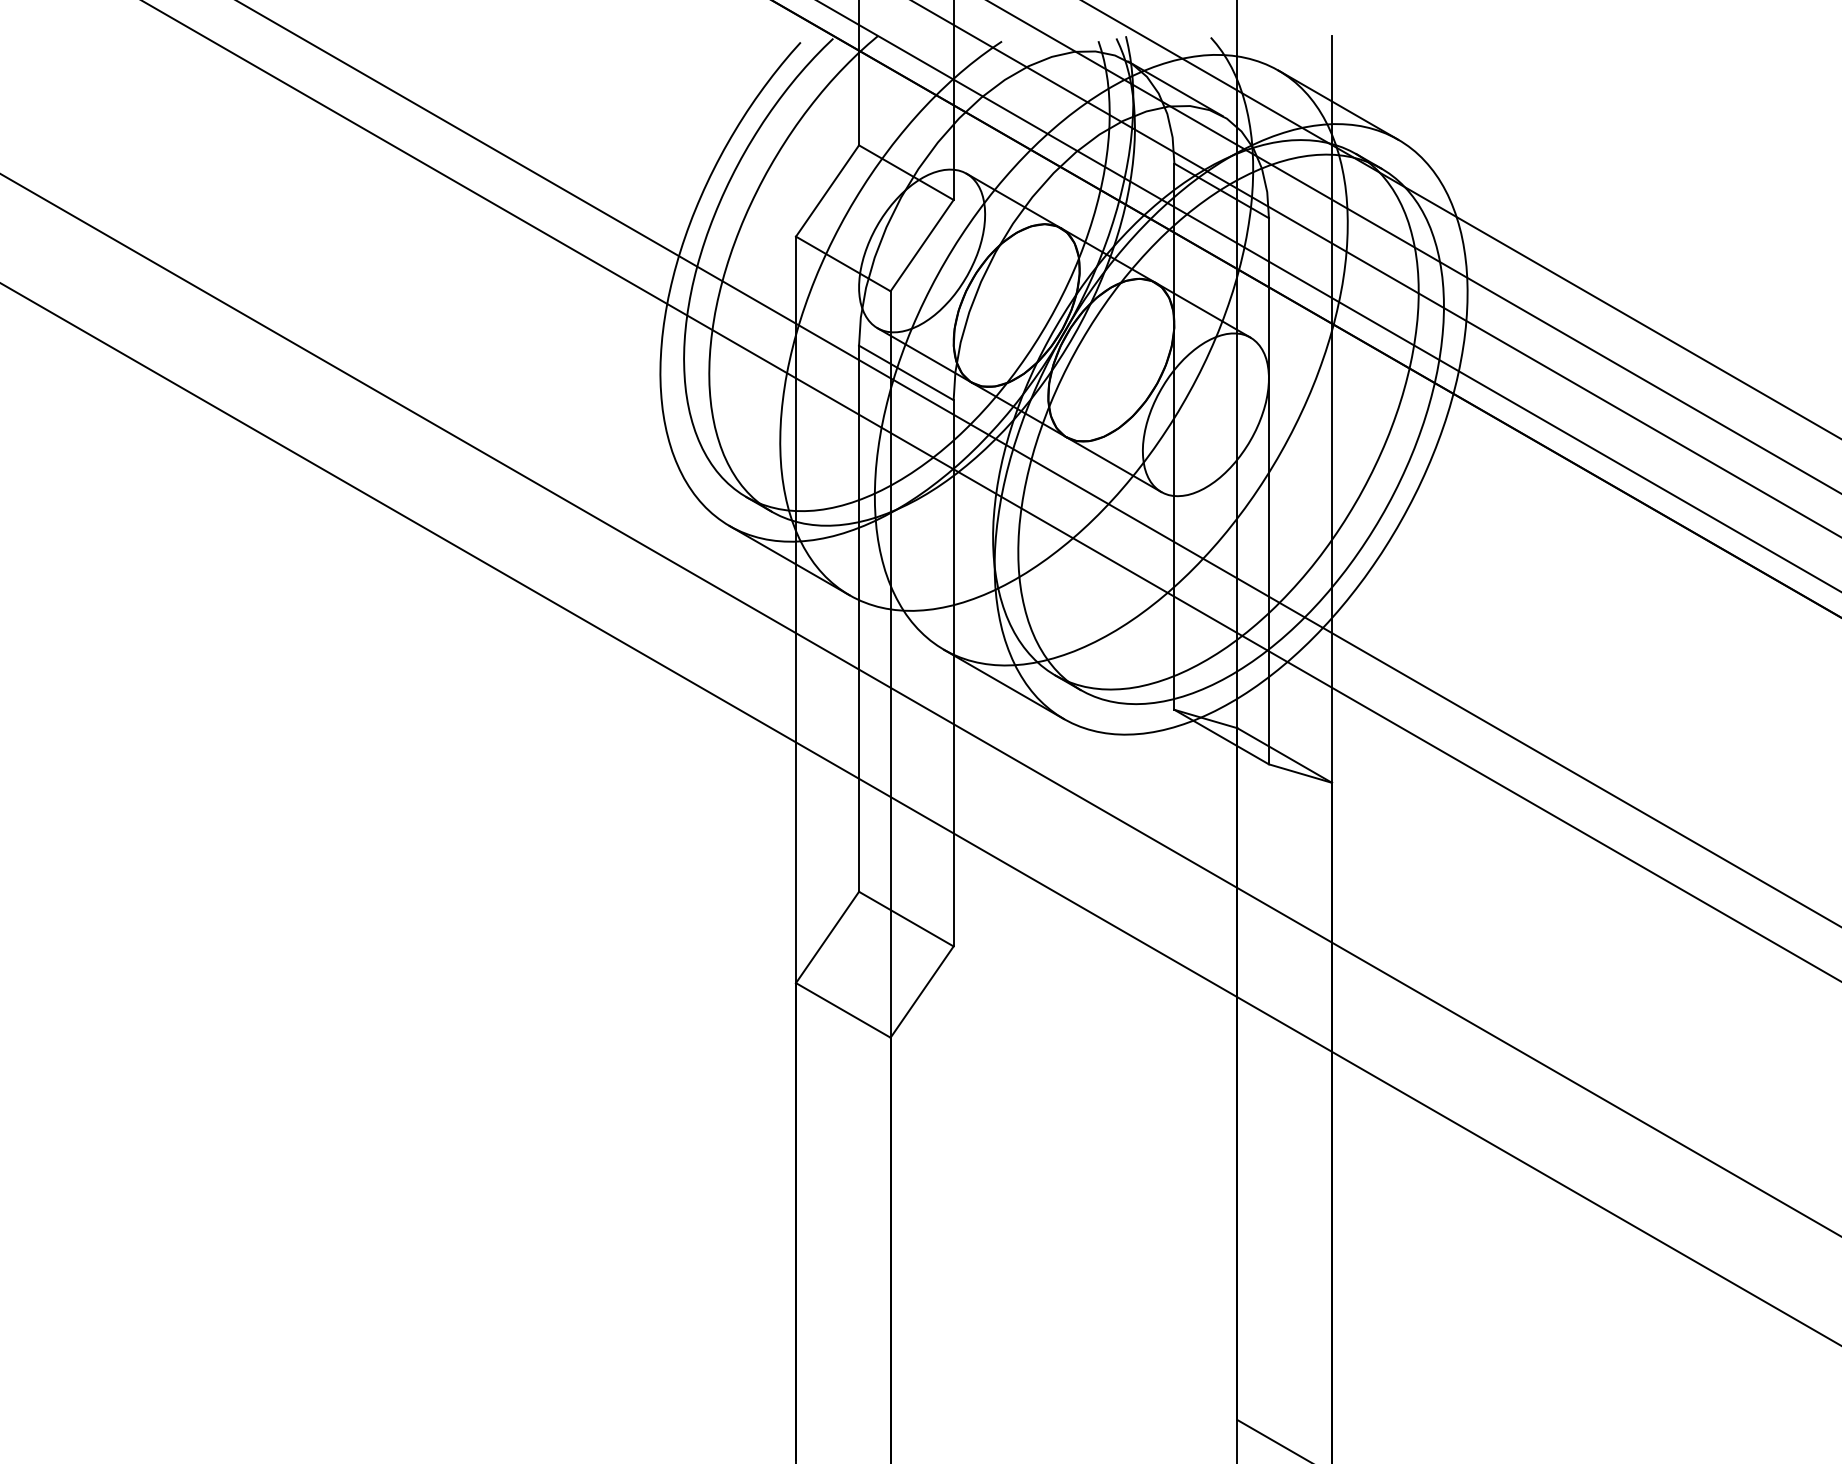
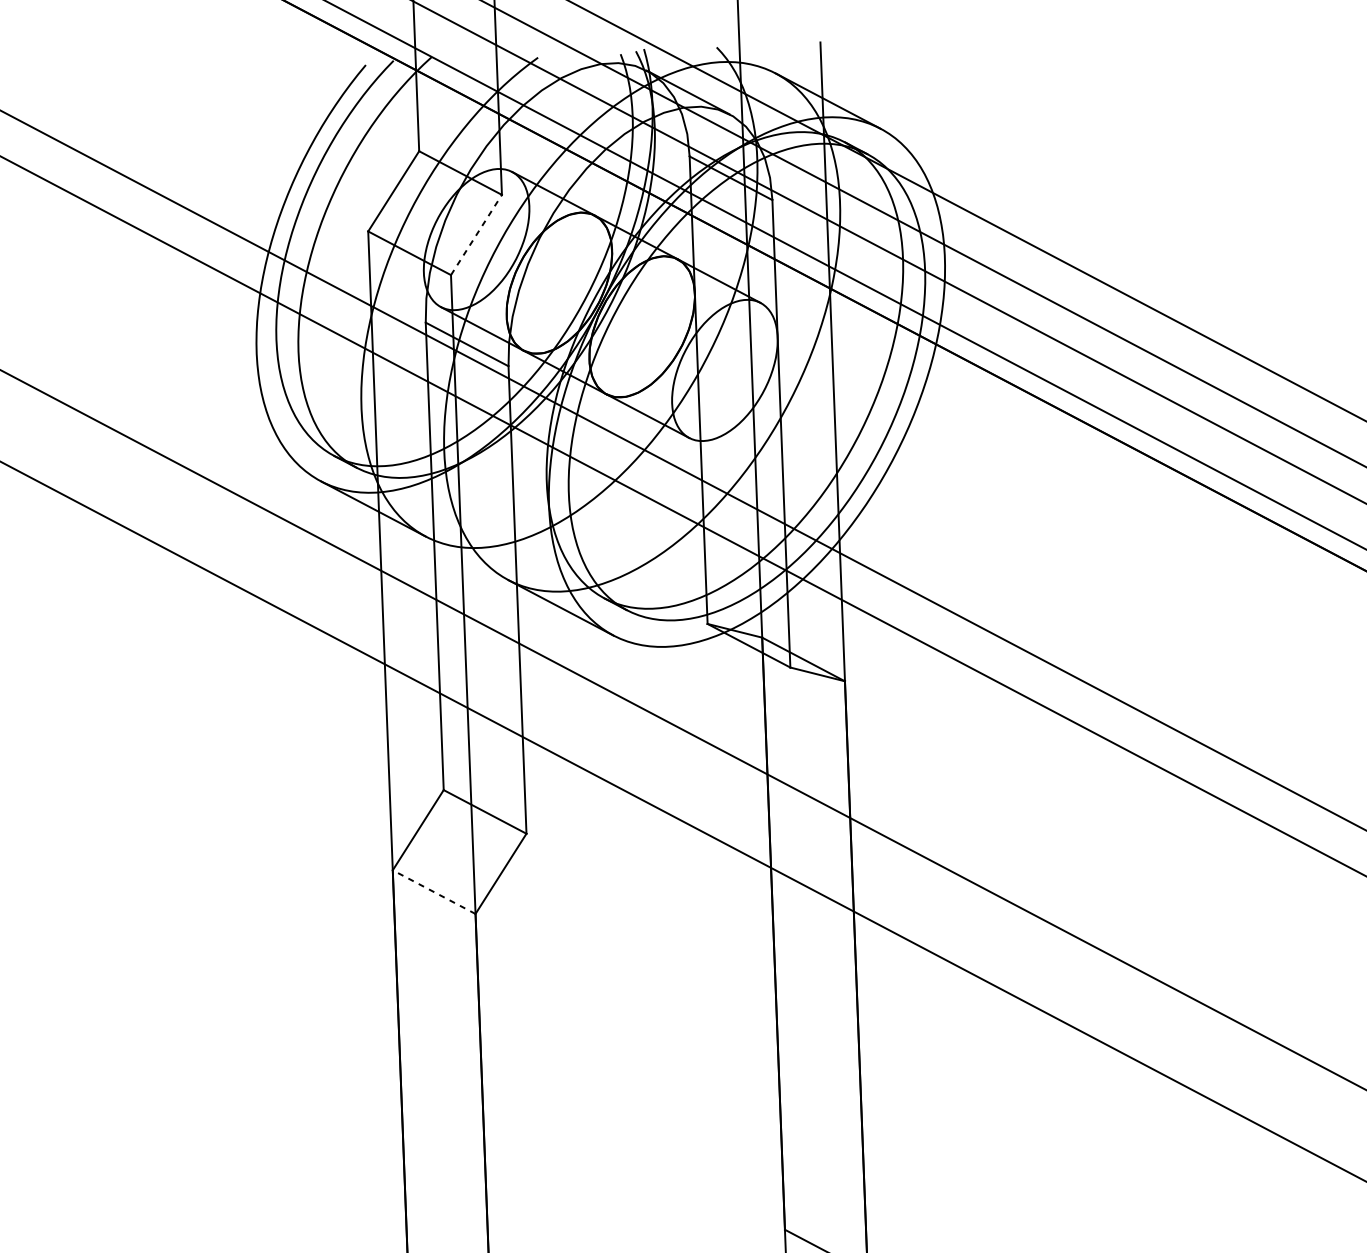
line: (922, 245) -> (476, 234), solid -> dashed
line: (843, 1010) -> (434, 892), solid -> dashed

